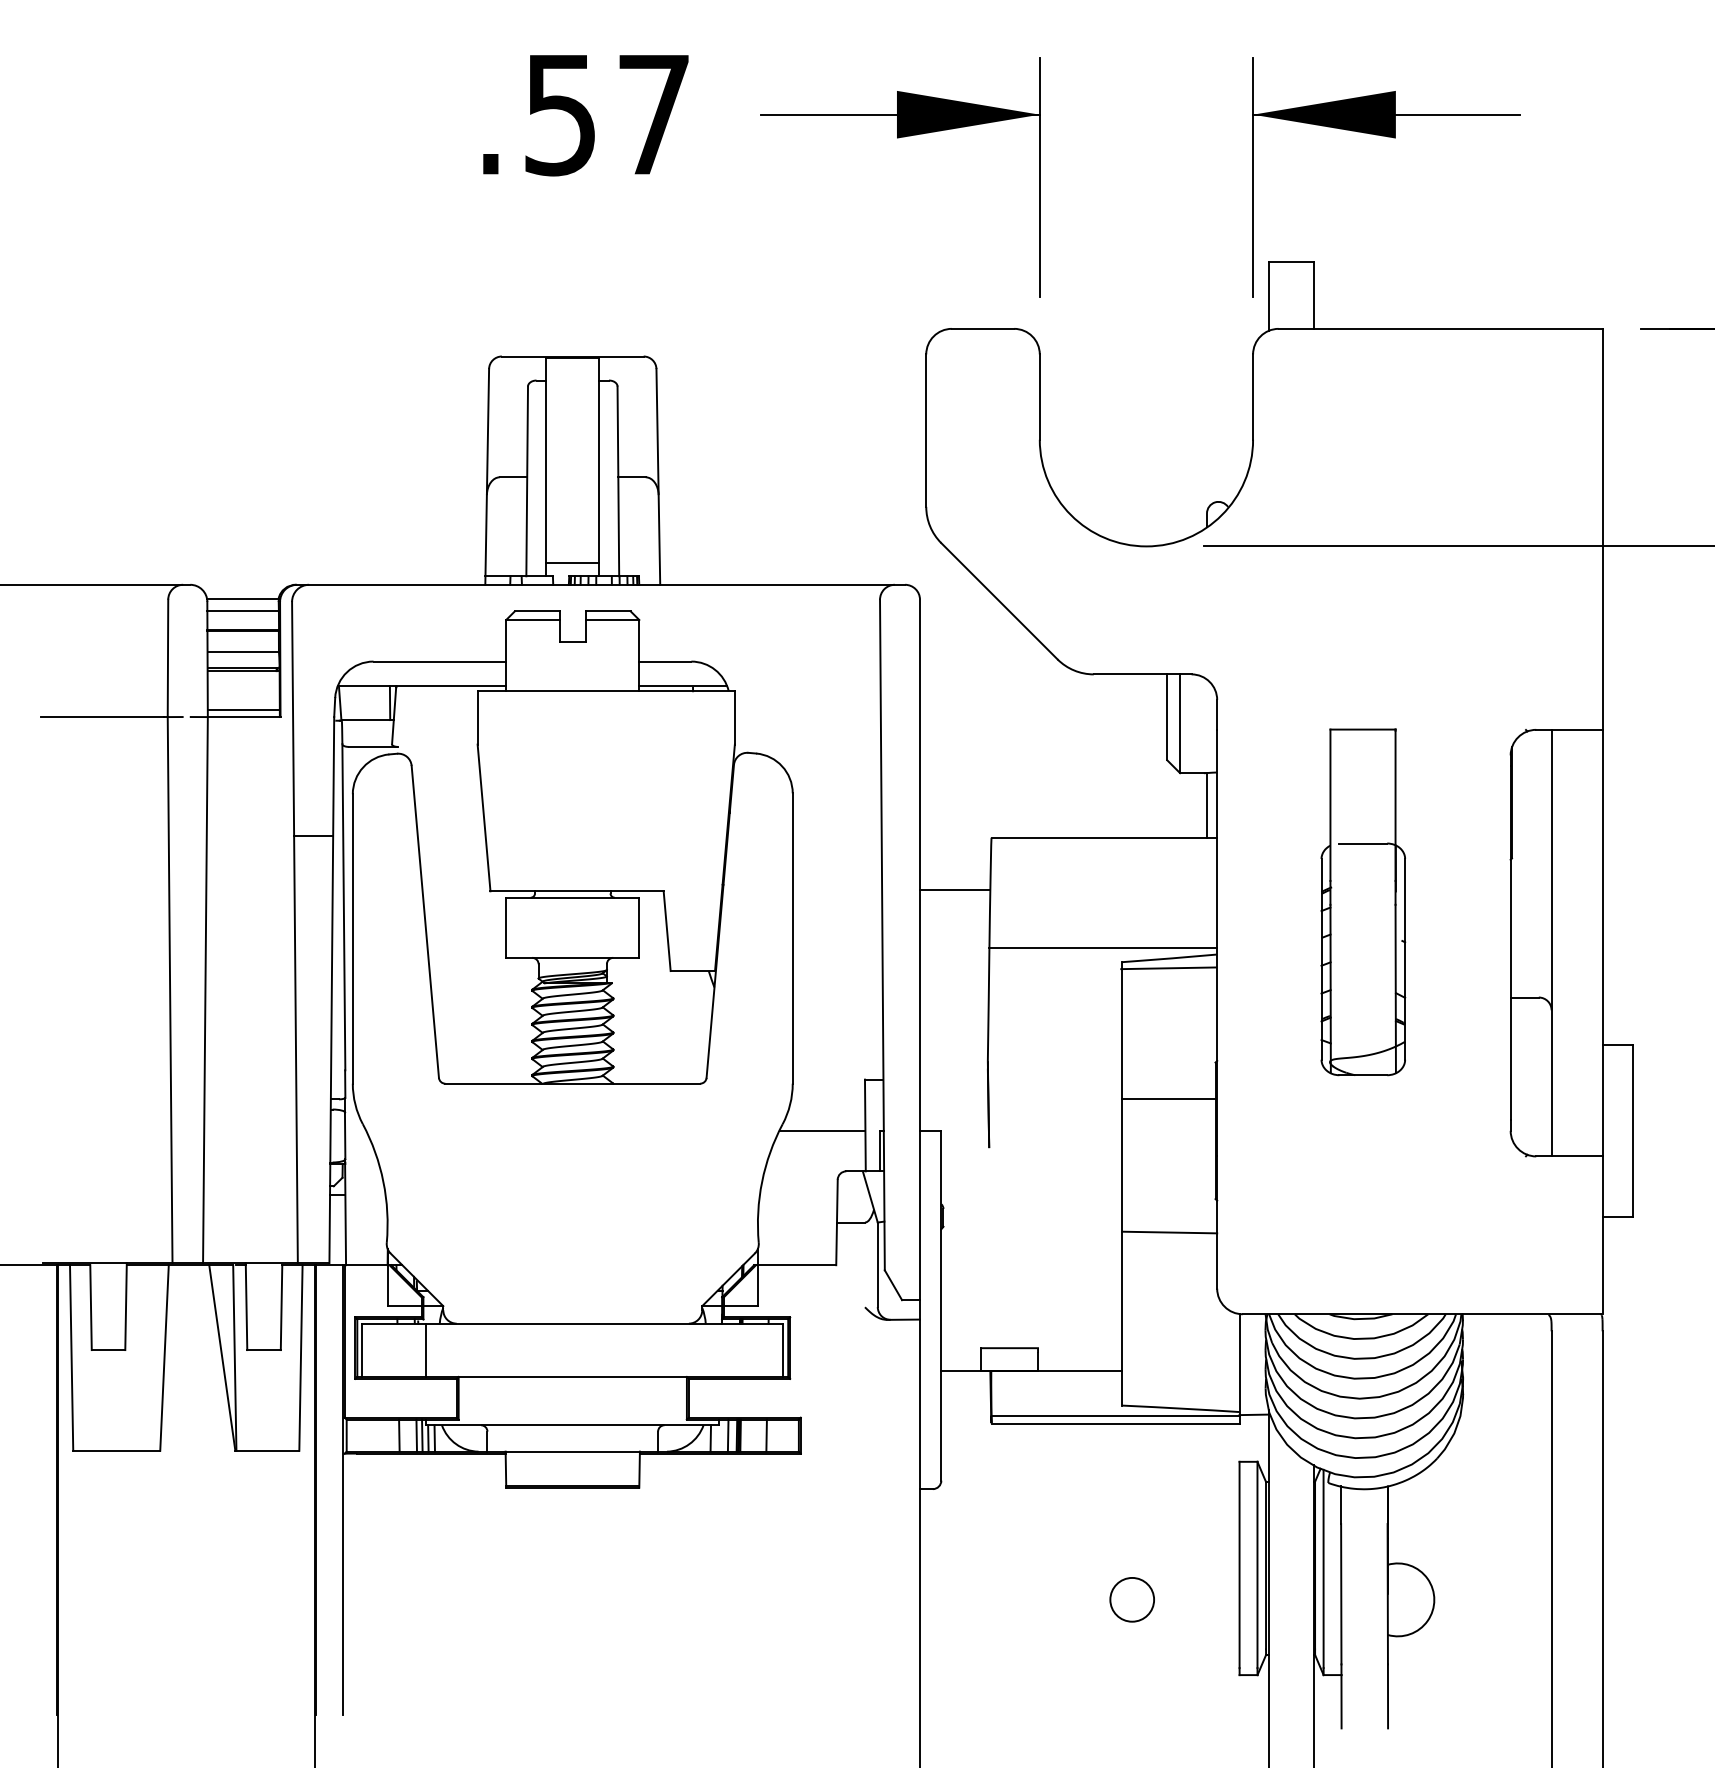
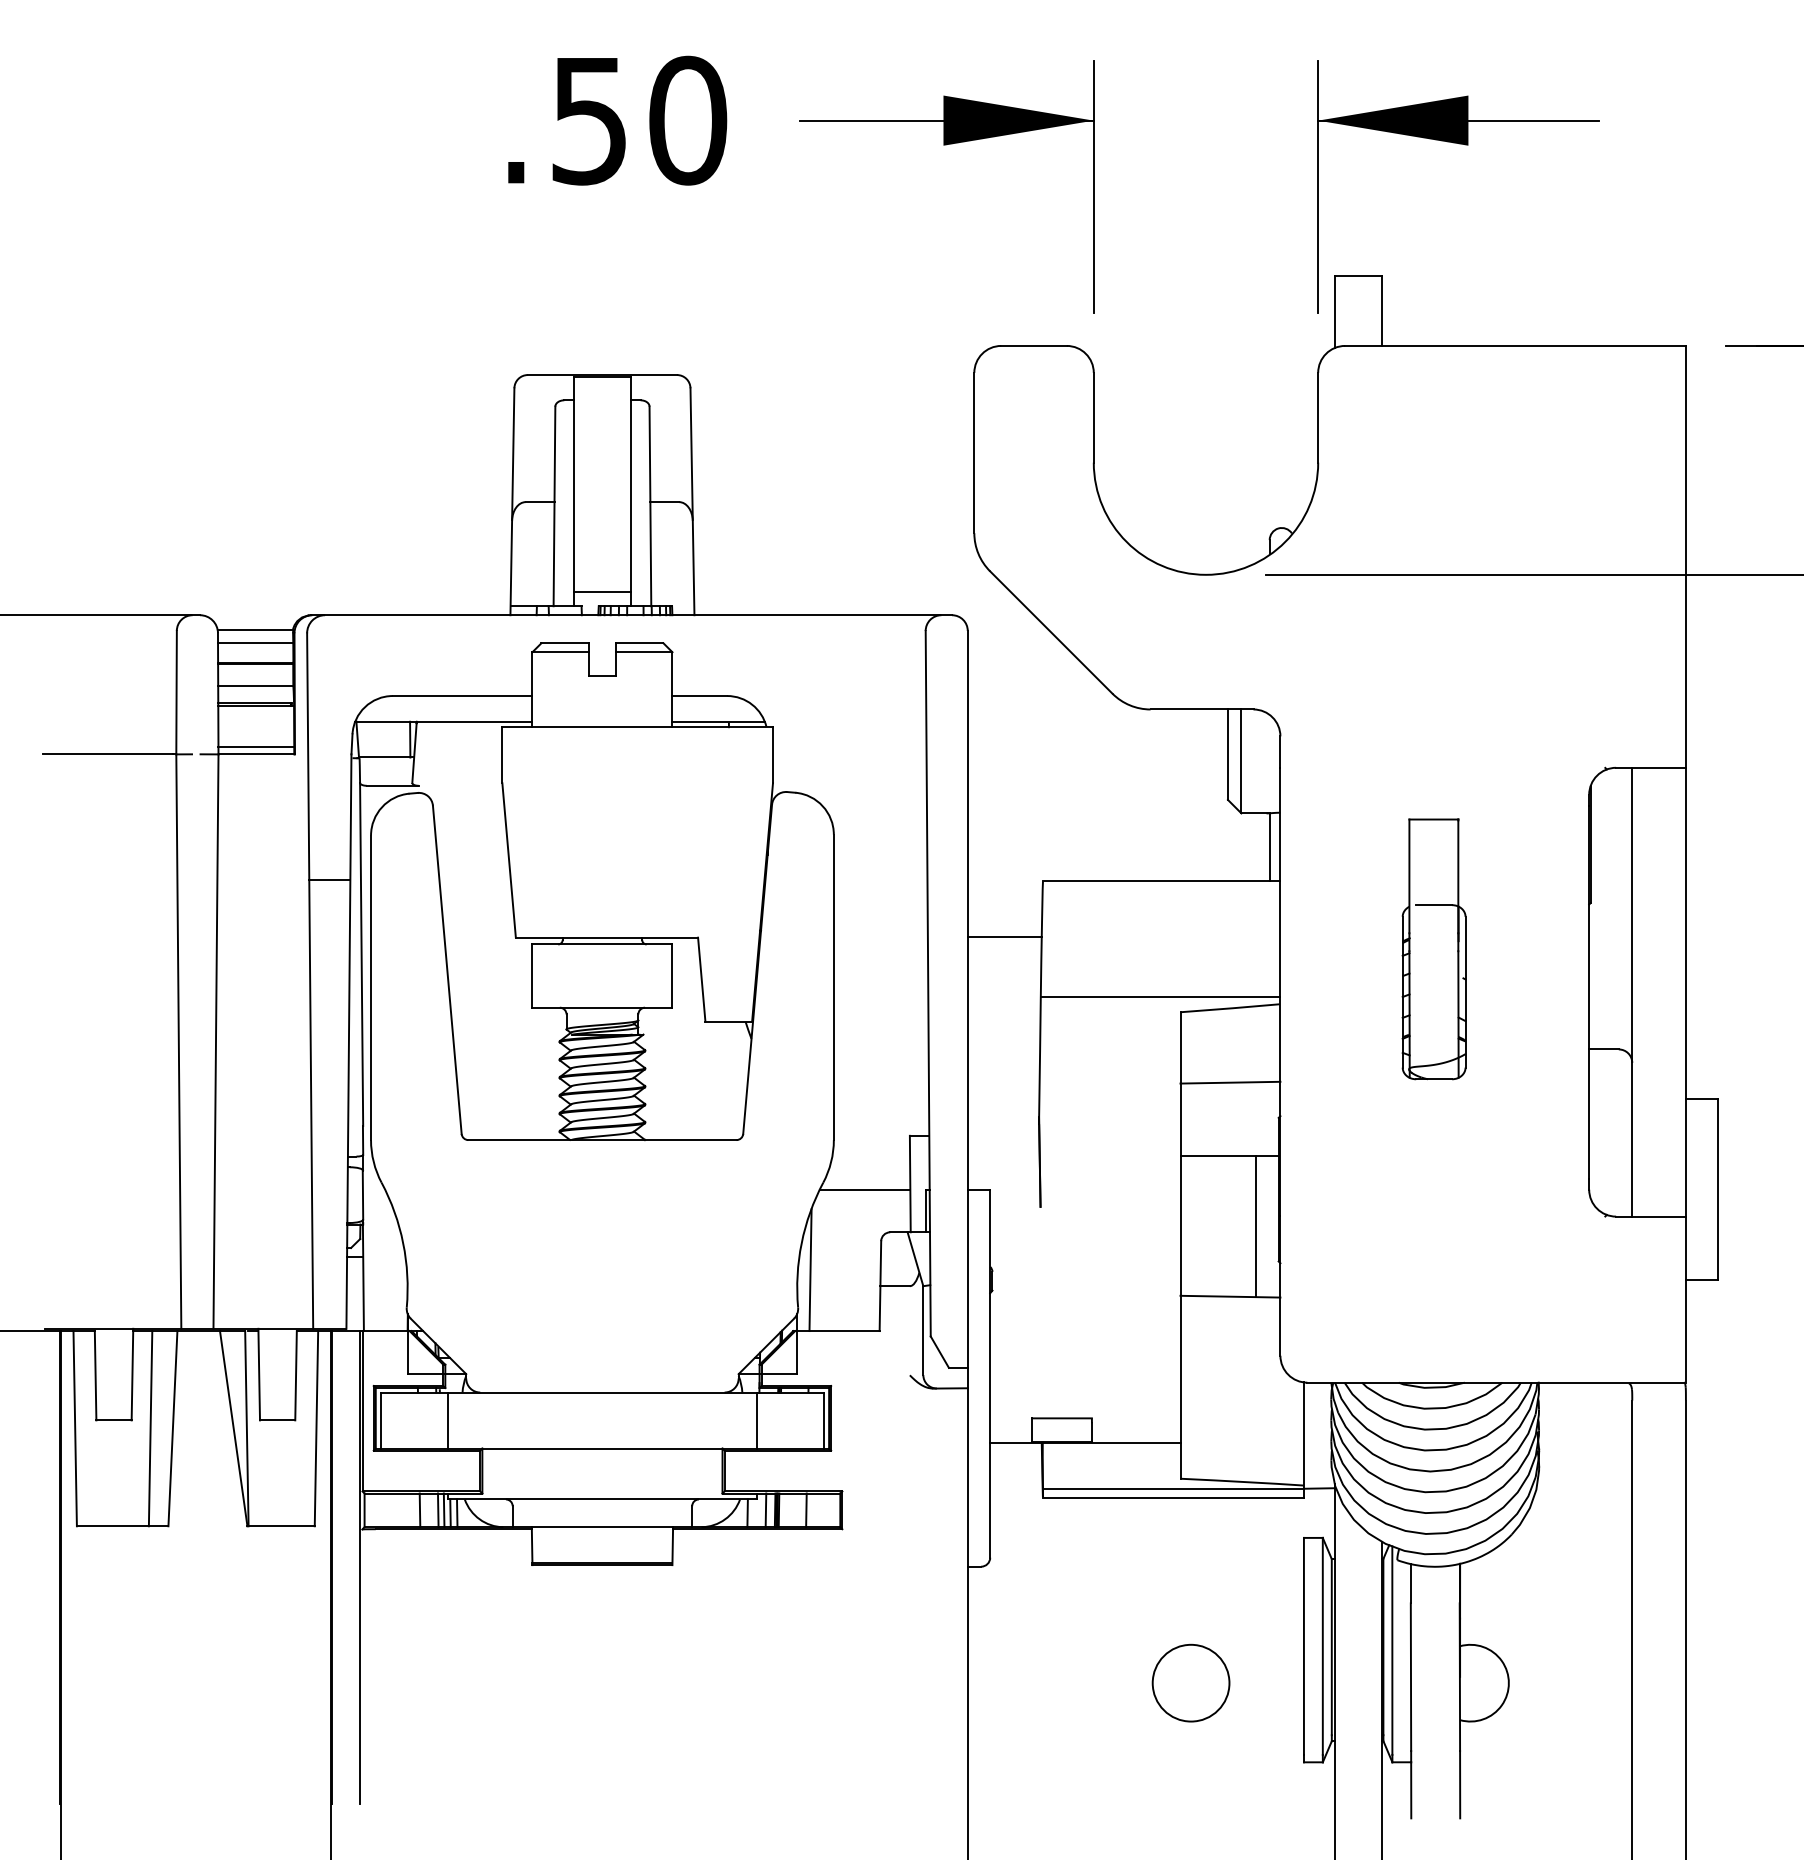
text: (654, 114) -> (688, 120), .57 -> .50
part: (1362, 902) -> (1433, 949), size x0.71
line: (1168, 968) -> (1230, 1082), moved
line: (1193, 1165) -> (1255, 1226), added
line: (770, 1207) -> (810, 1270), added
line: (719, 1350) -> (756, 1420), added
line: (143, 1357) -> (150, 1428), added
circle: (1131, 1599) -> (1190, 1682), size x1.67

